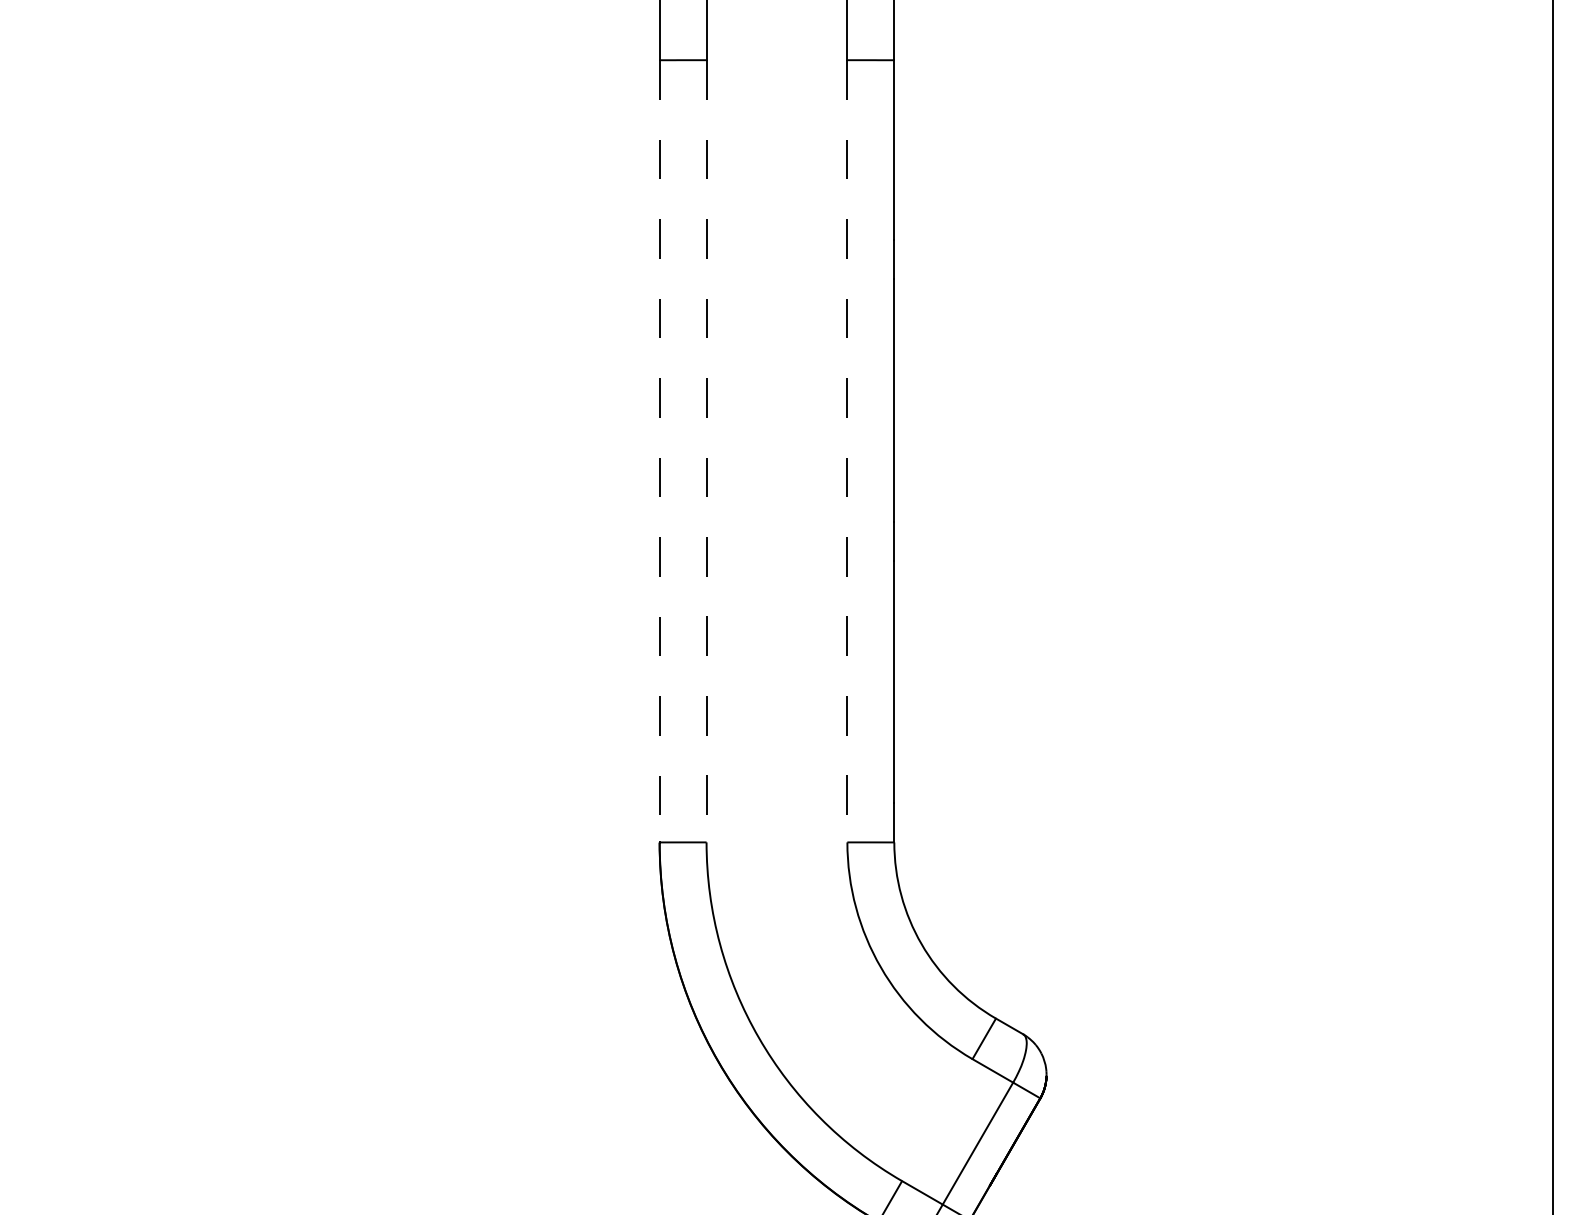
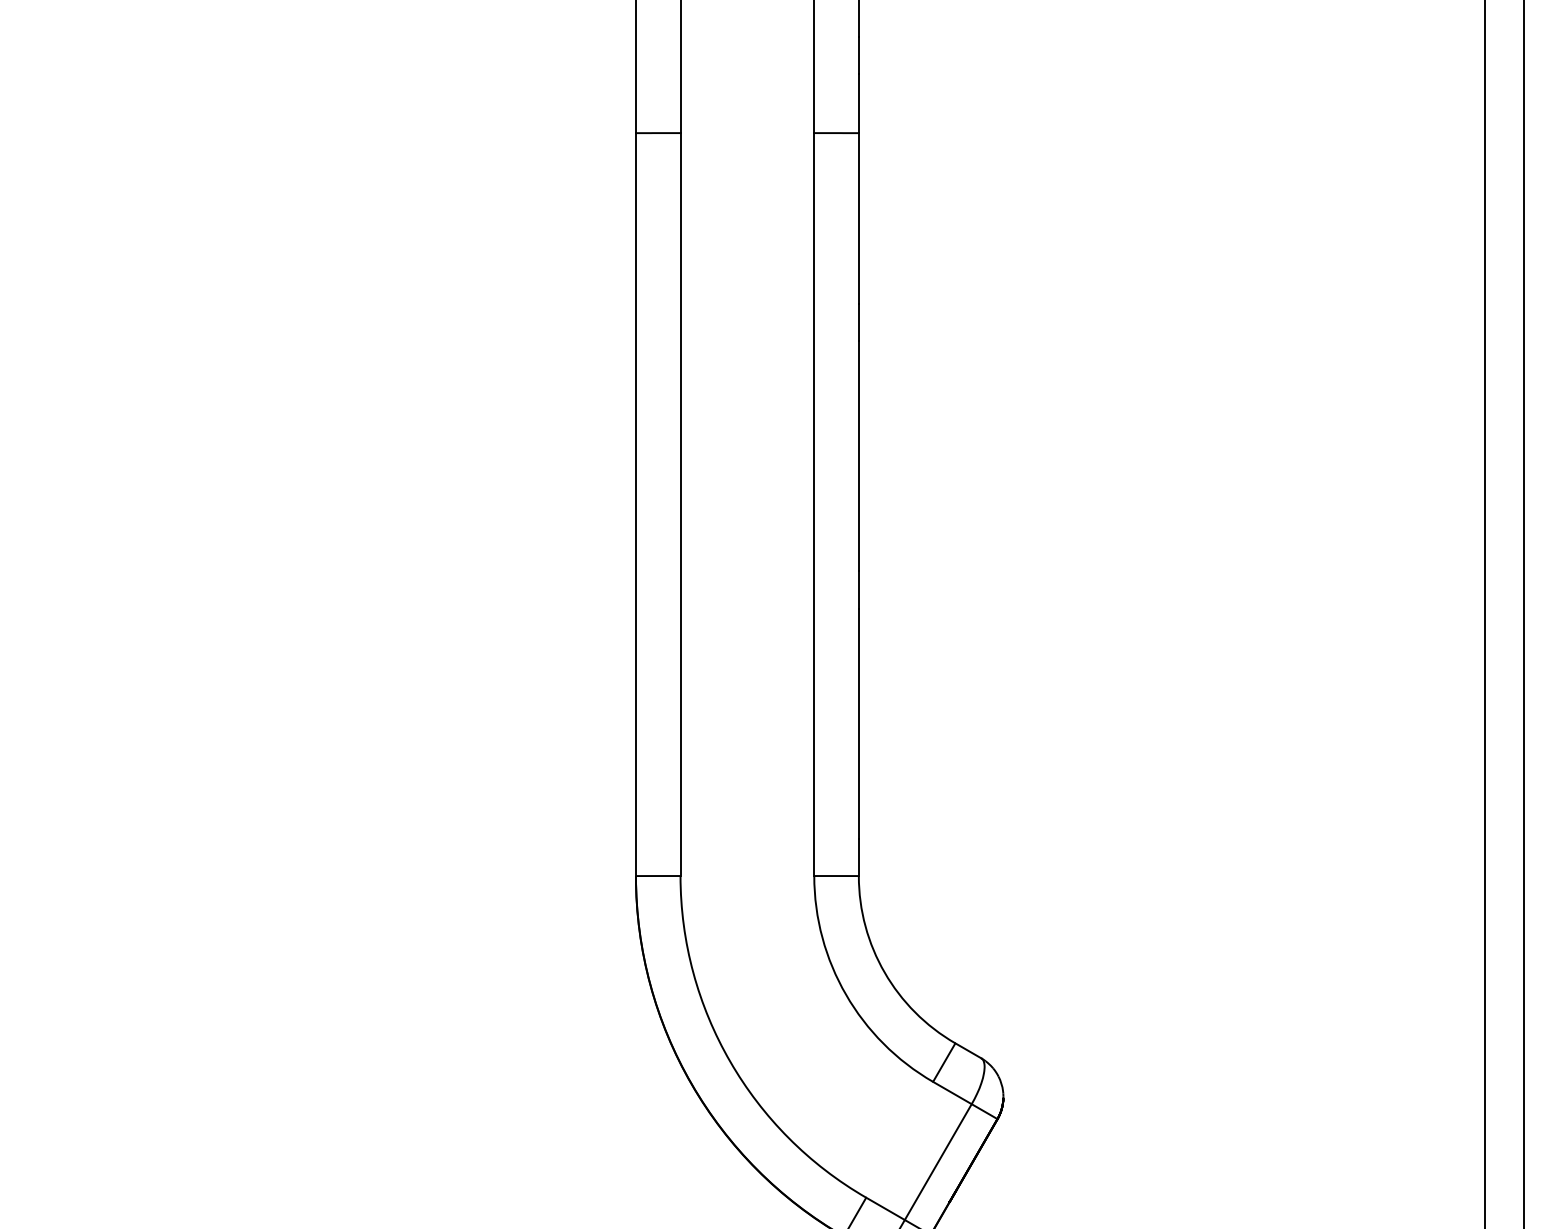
line: (659, 452) -> (635, 505), dashed -> solid
line: (706, 452) -> (680, 505), dashed -> solid
line: (847, 452) -> (814, 505), dashed -> solid

